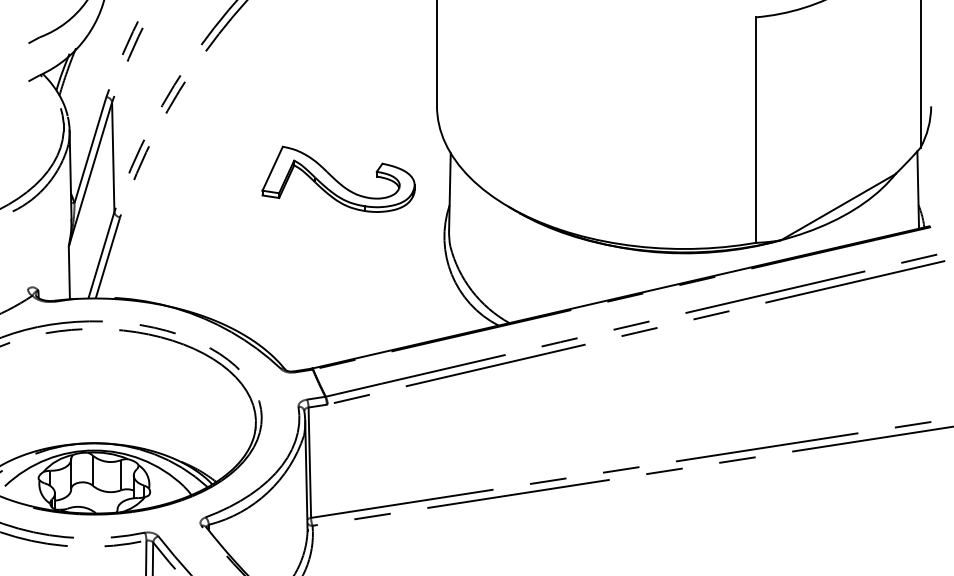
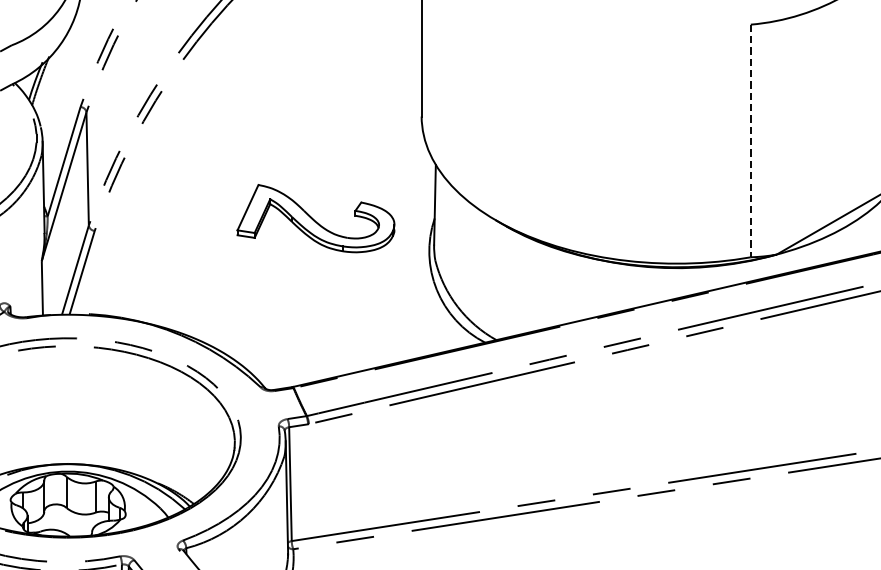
line: (756, 130) -> (751, 141), solid -> dashed
part: (338, 178) -> (315, 217), moved

